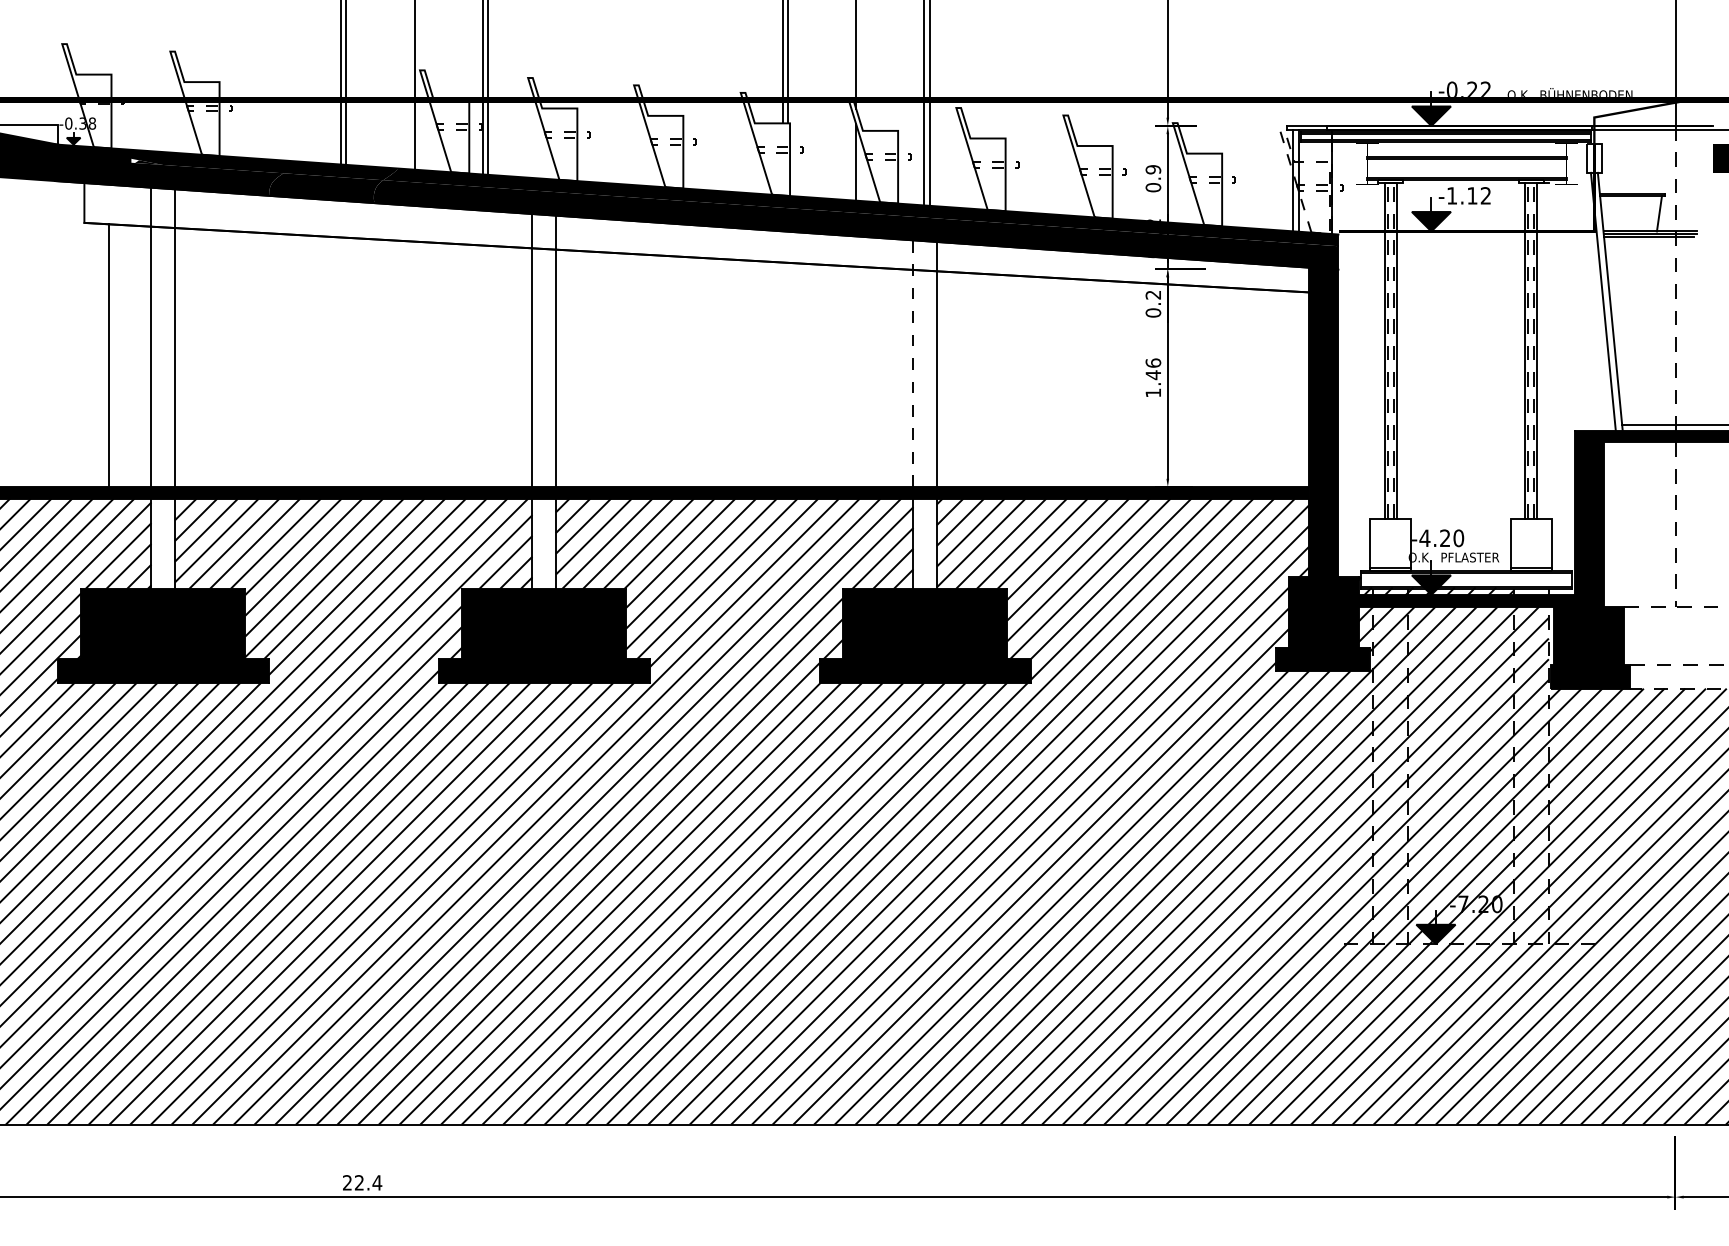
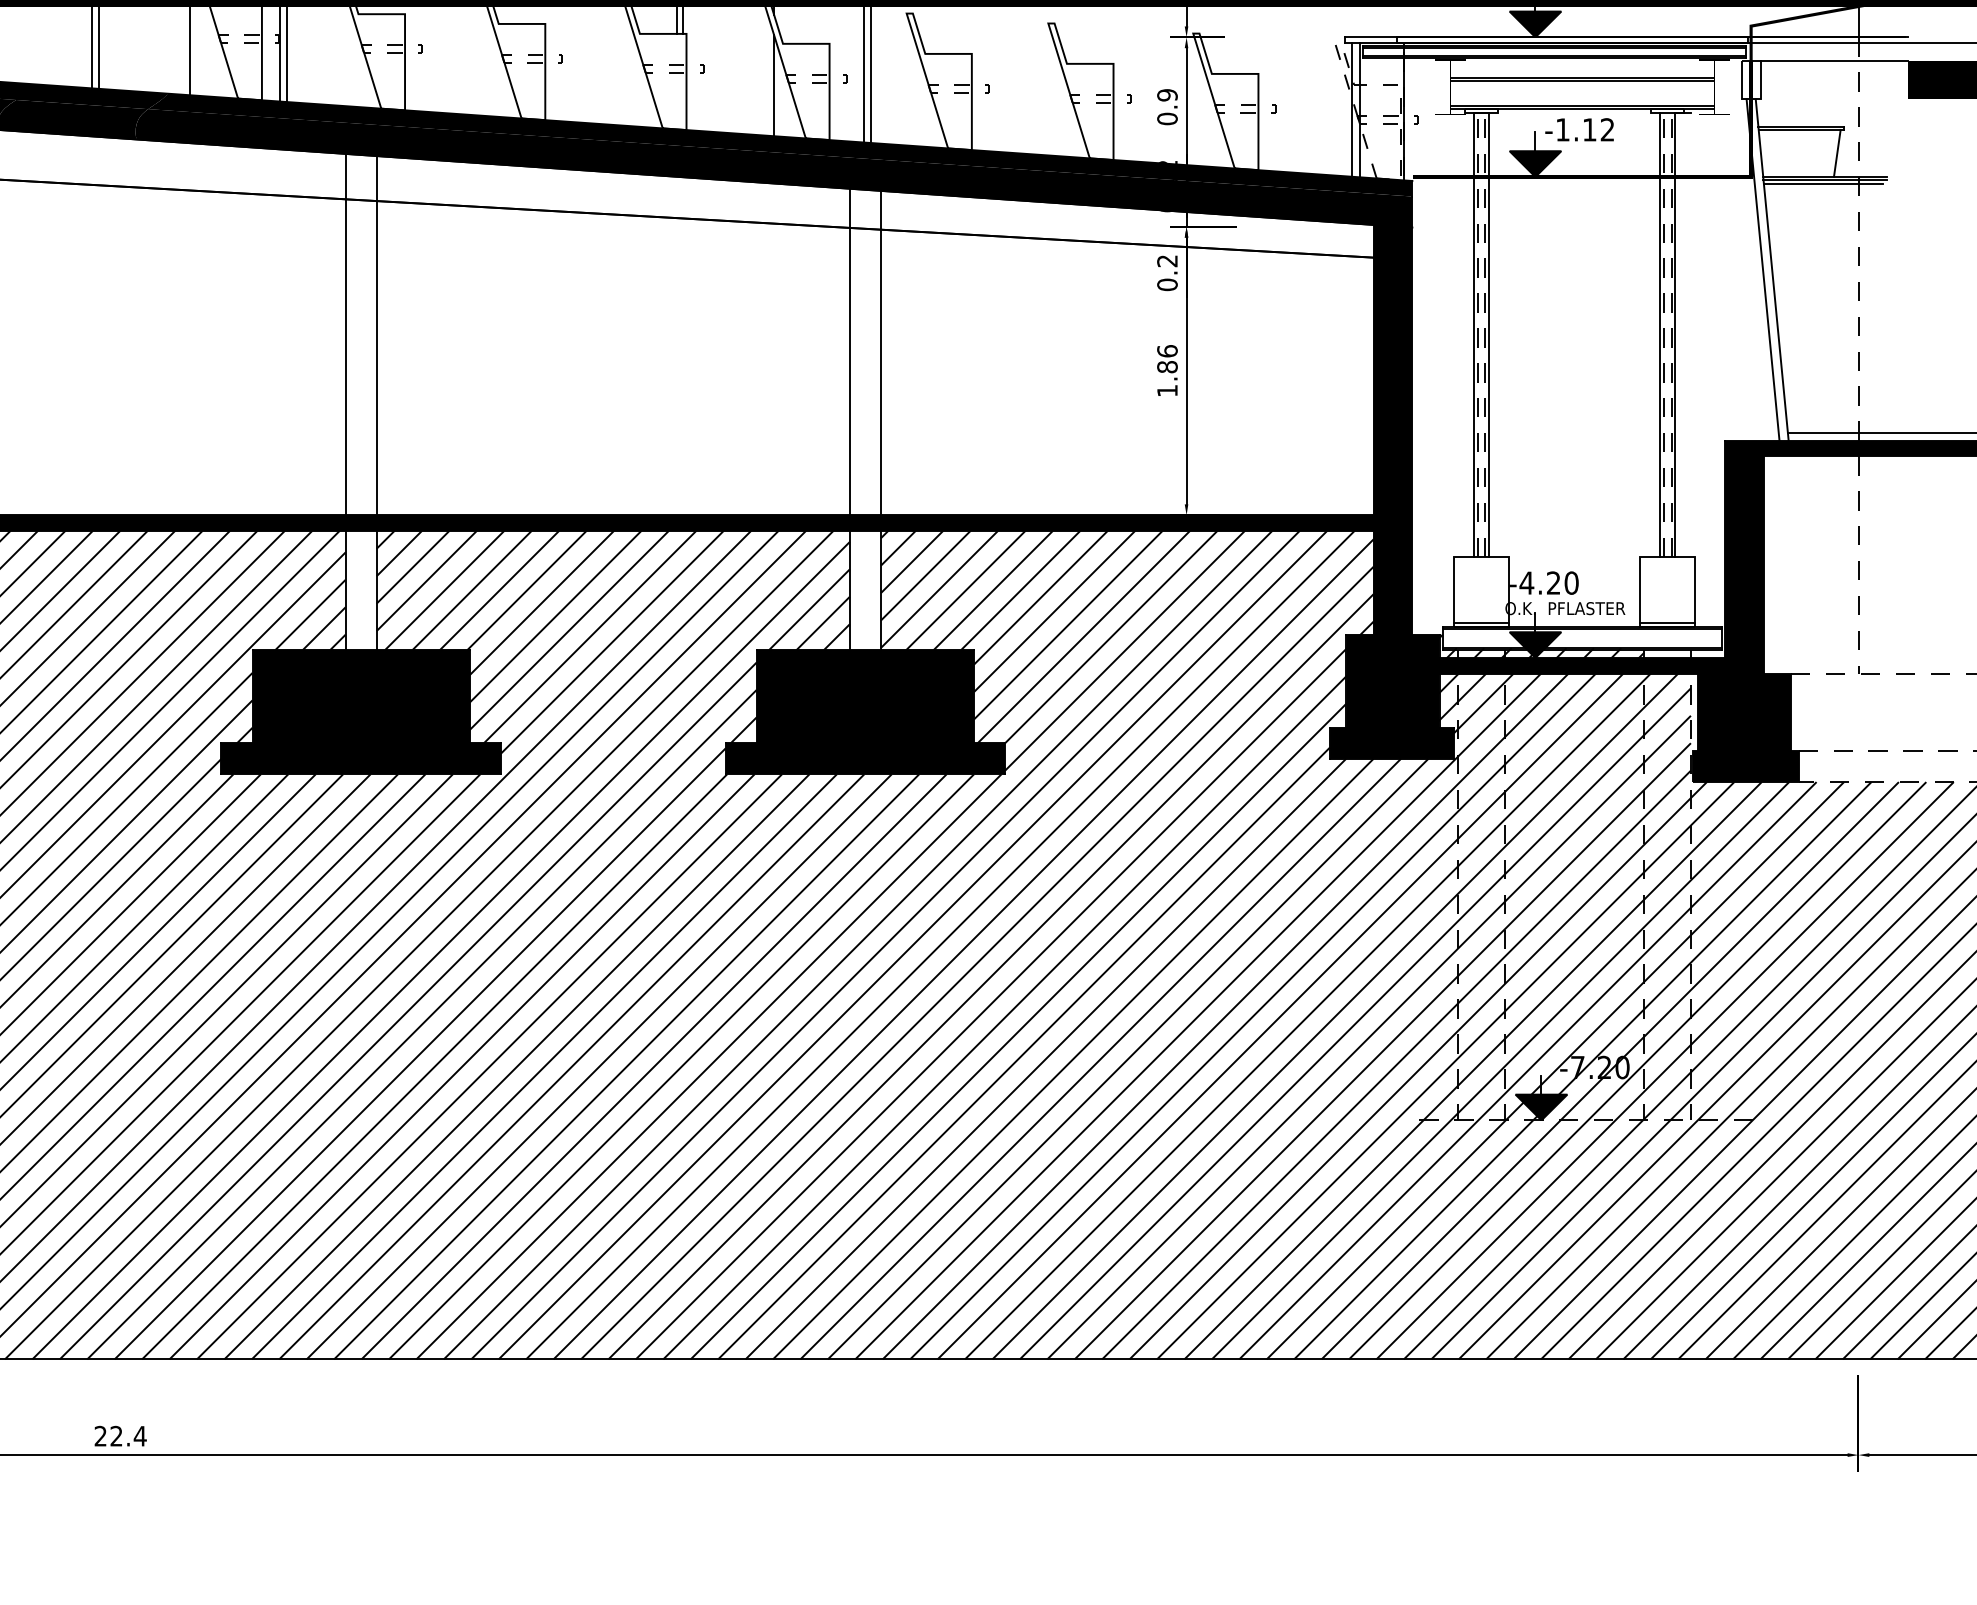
line: (1656, 143) -> (1833, 60), added
line: (913, 363) -> (849, 351), dashed -> solid
text: (1153, 375) -> (1167, 367), 1.46 -> 1.86

